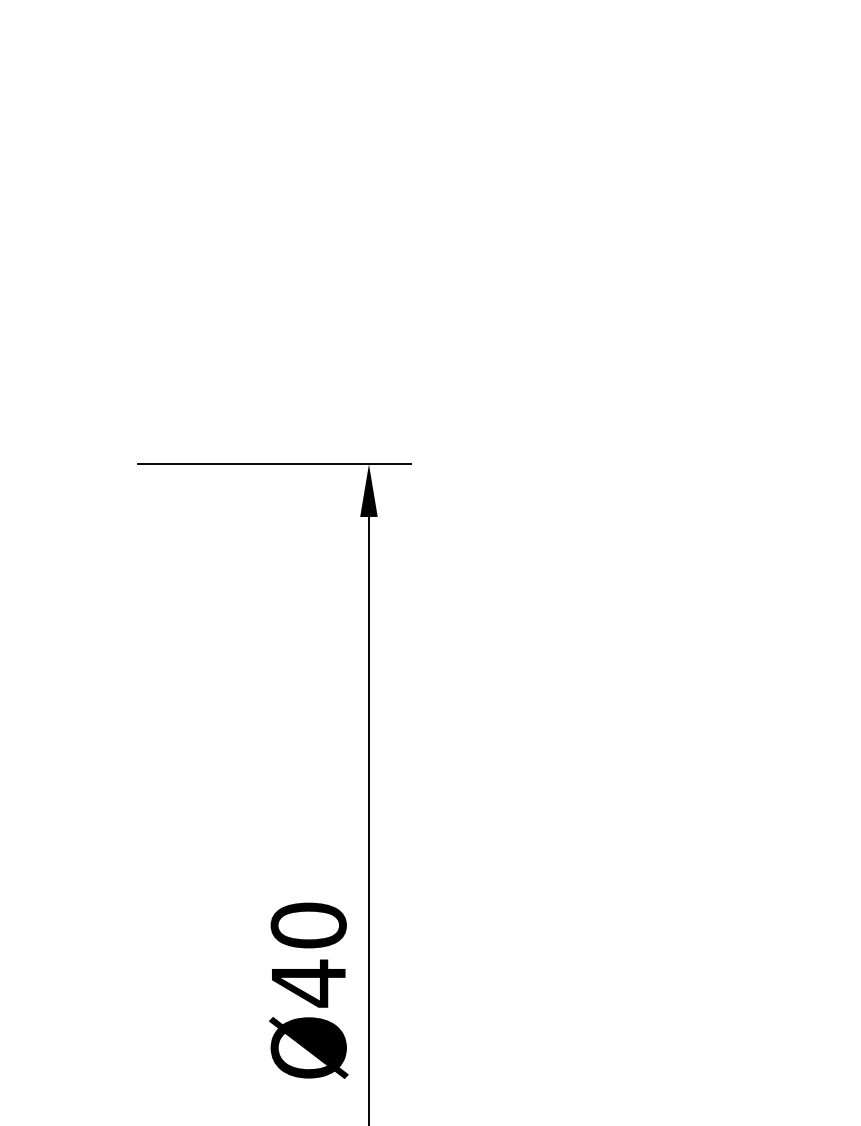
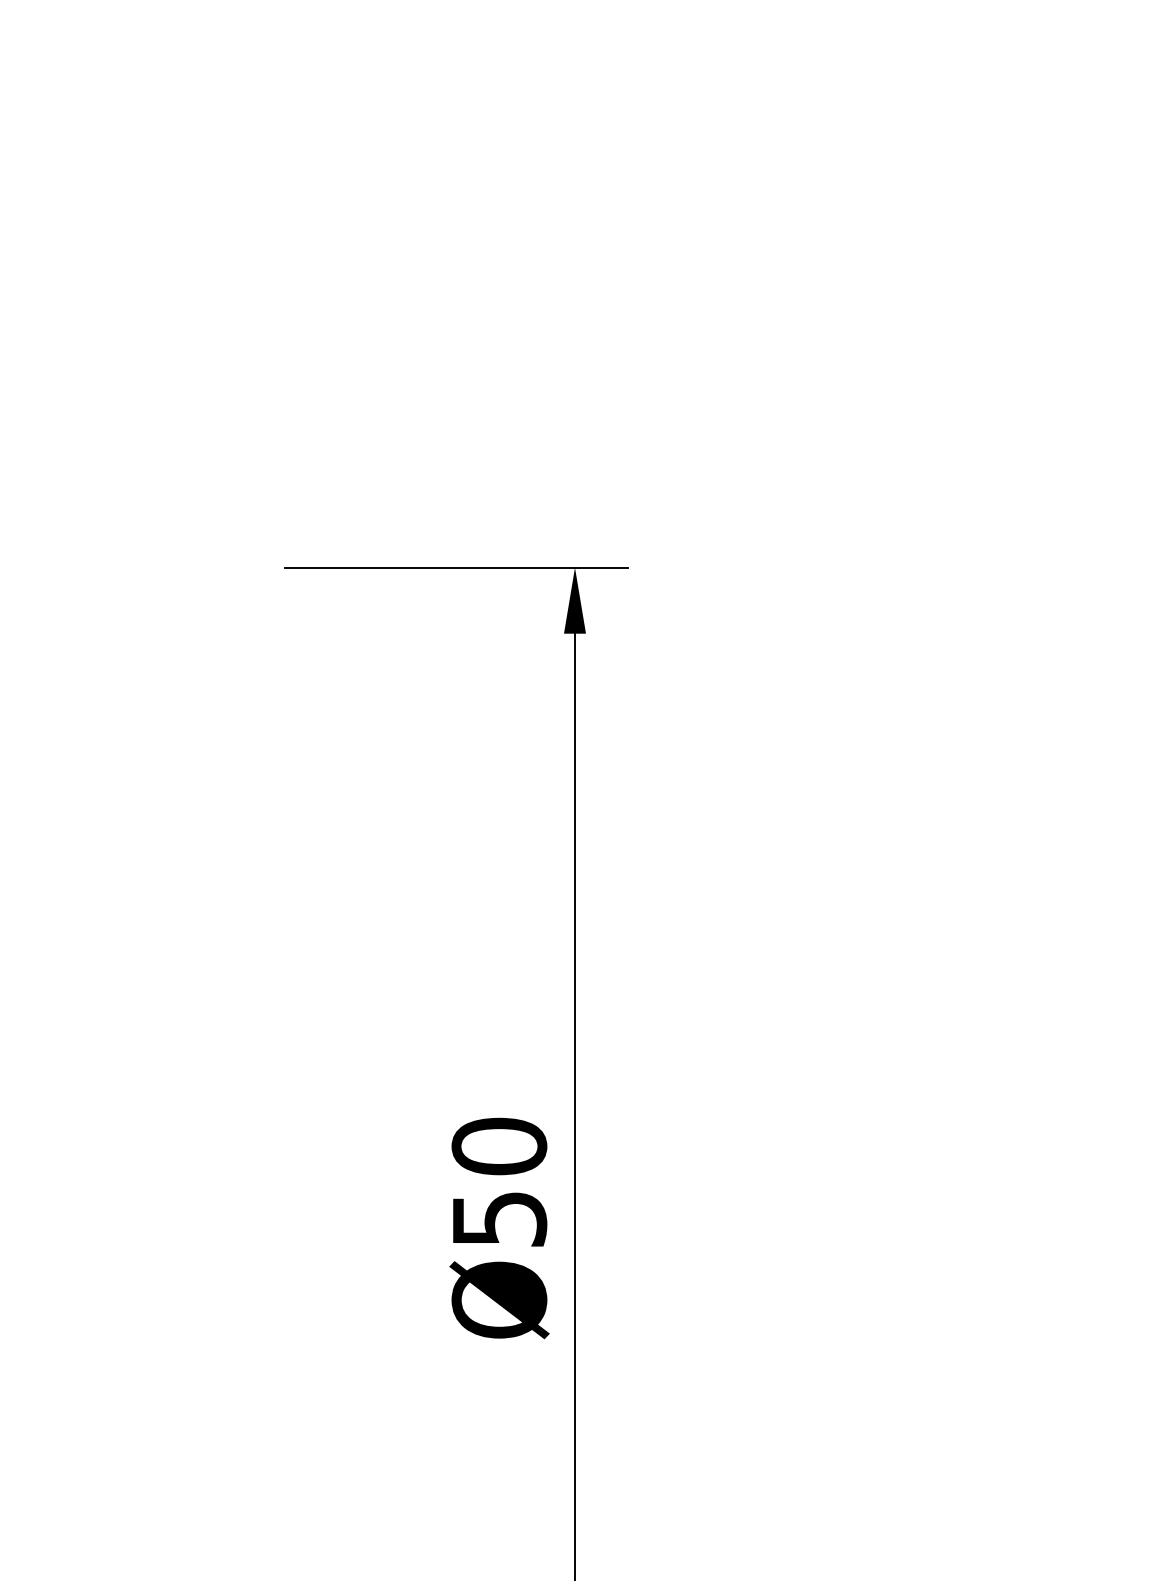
text: (309, 983) -> (500, 1219), Ø40 -> Ø50

